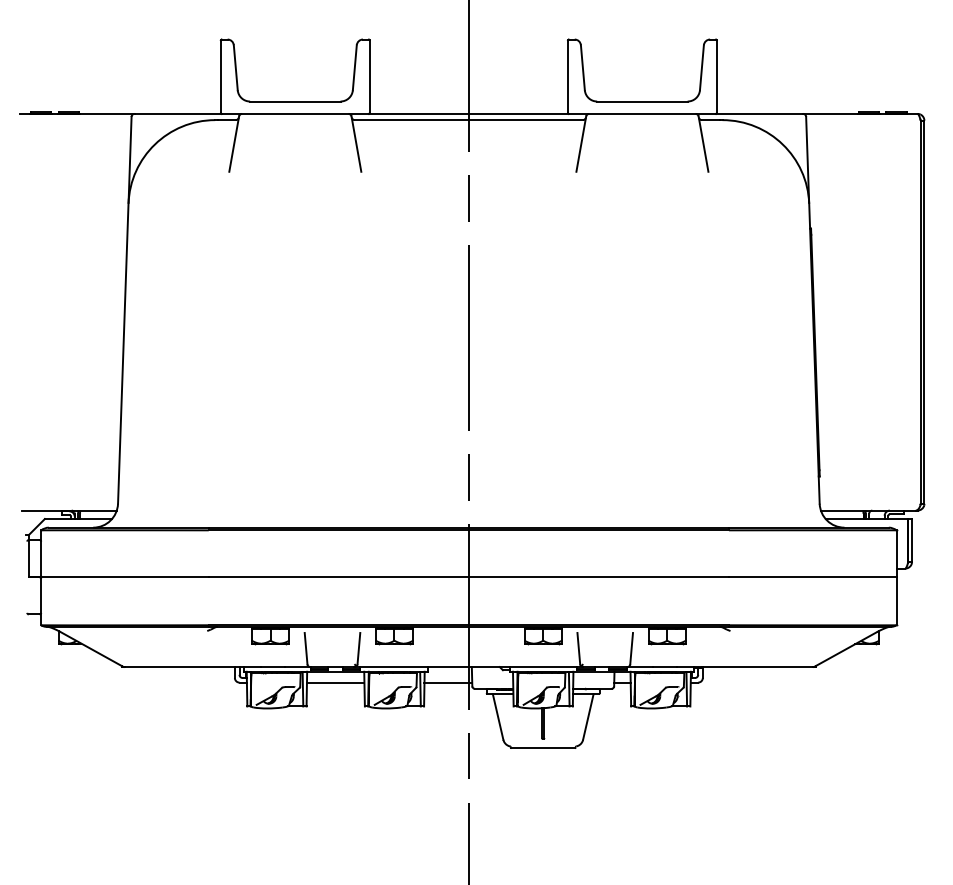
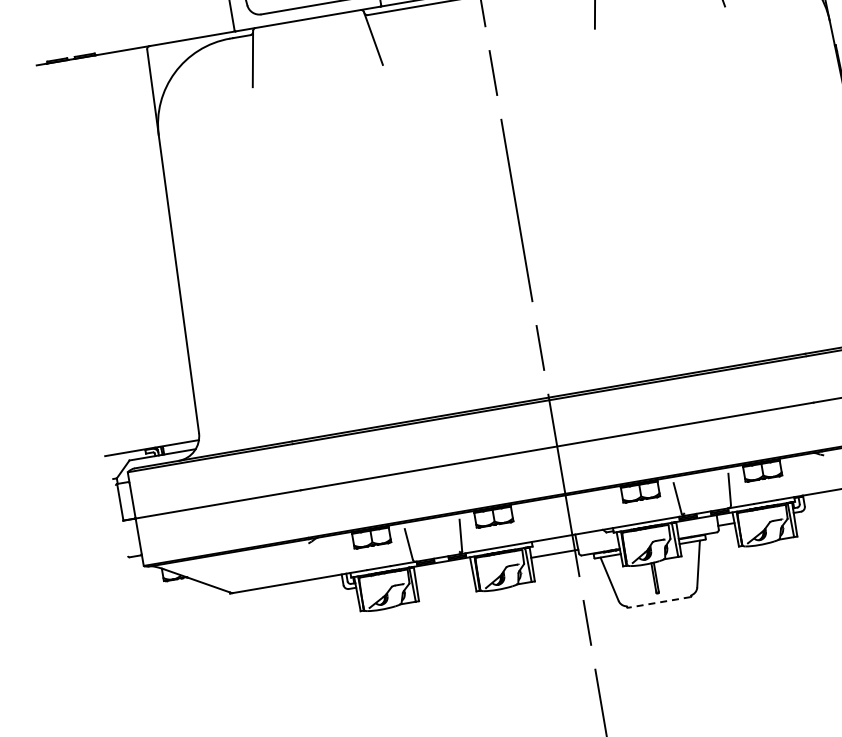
line: (335, 682) -> (443, 572), removed
line: (543, 748) -> (659, 602), solid -> dashed

